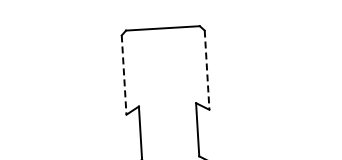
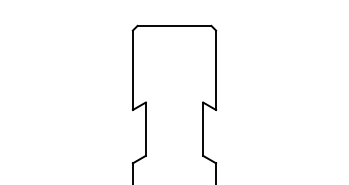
line: (207, 70) -> (216, 70), dashed -> solid
line: (123, 75) -> (132, 70), dashed -> solid

